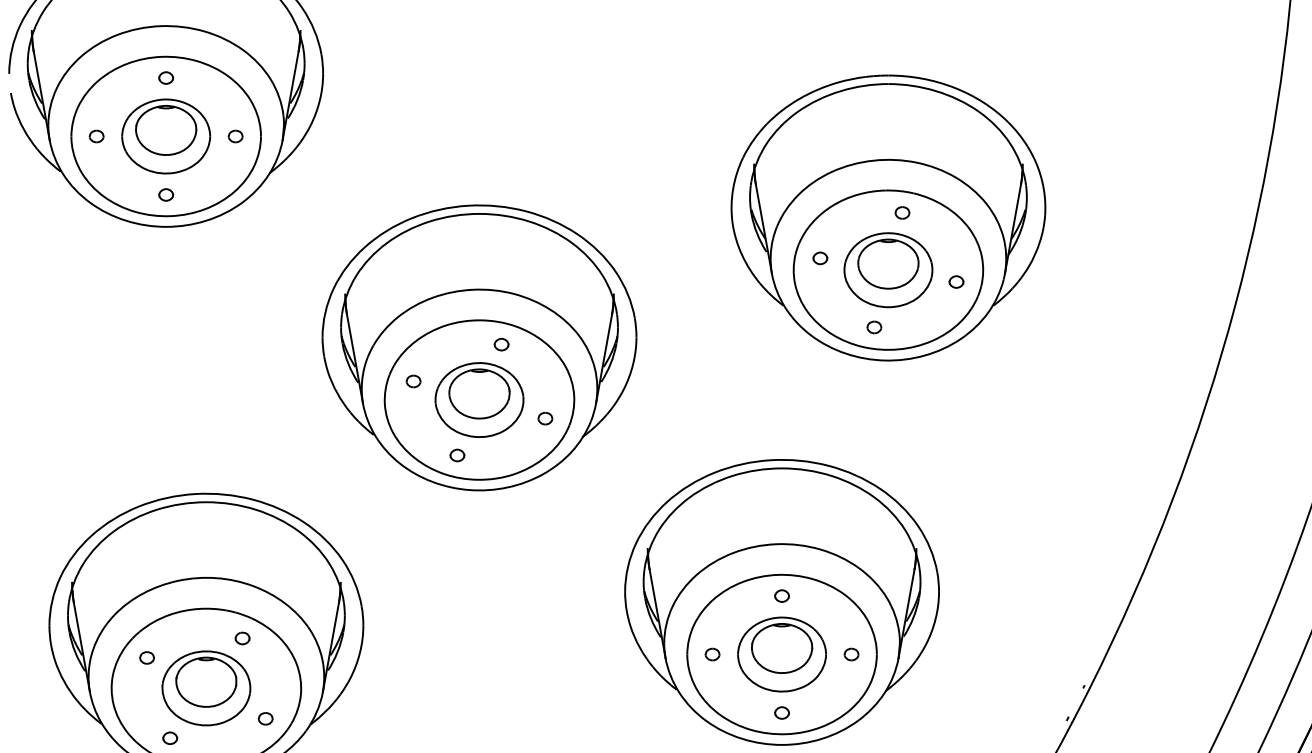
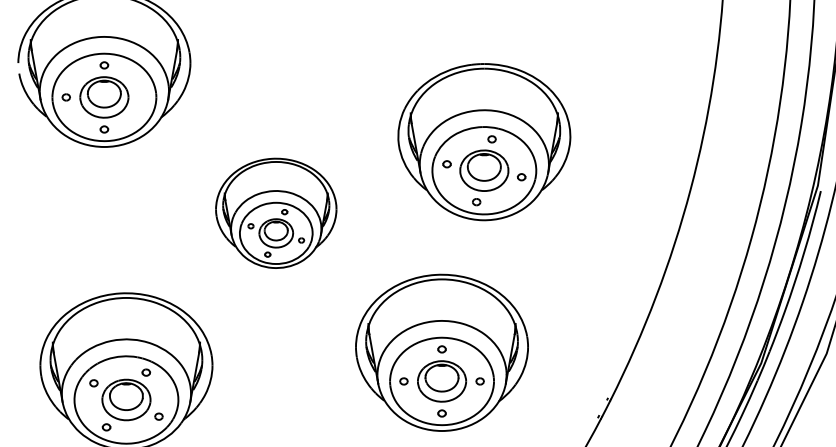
part: (235, 136) -> (142, 97), removed
part: (888, 218) -> (484, 142), moved
part: (480, 348) -> (276, 213), size x0.7

